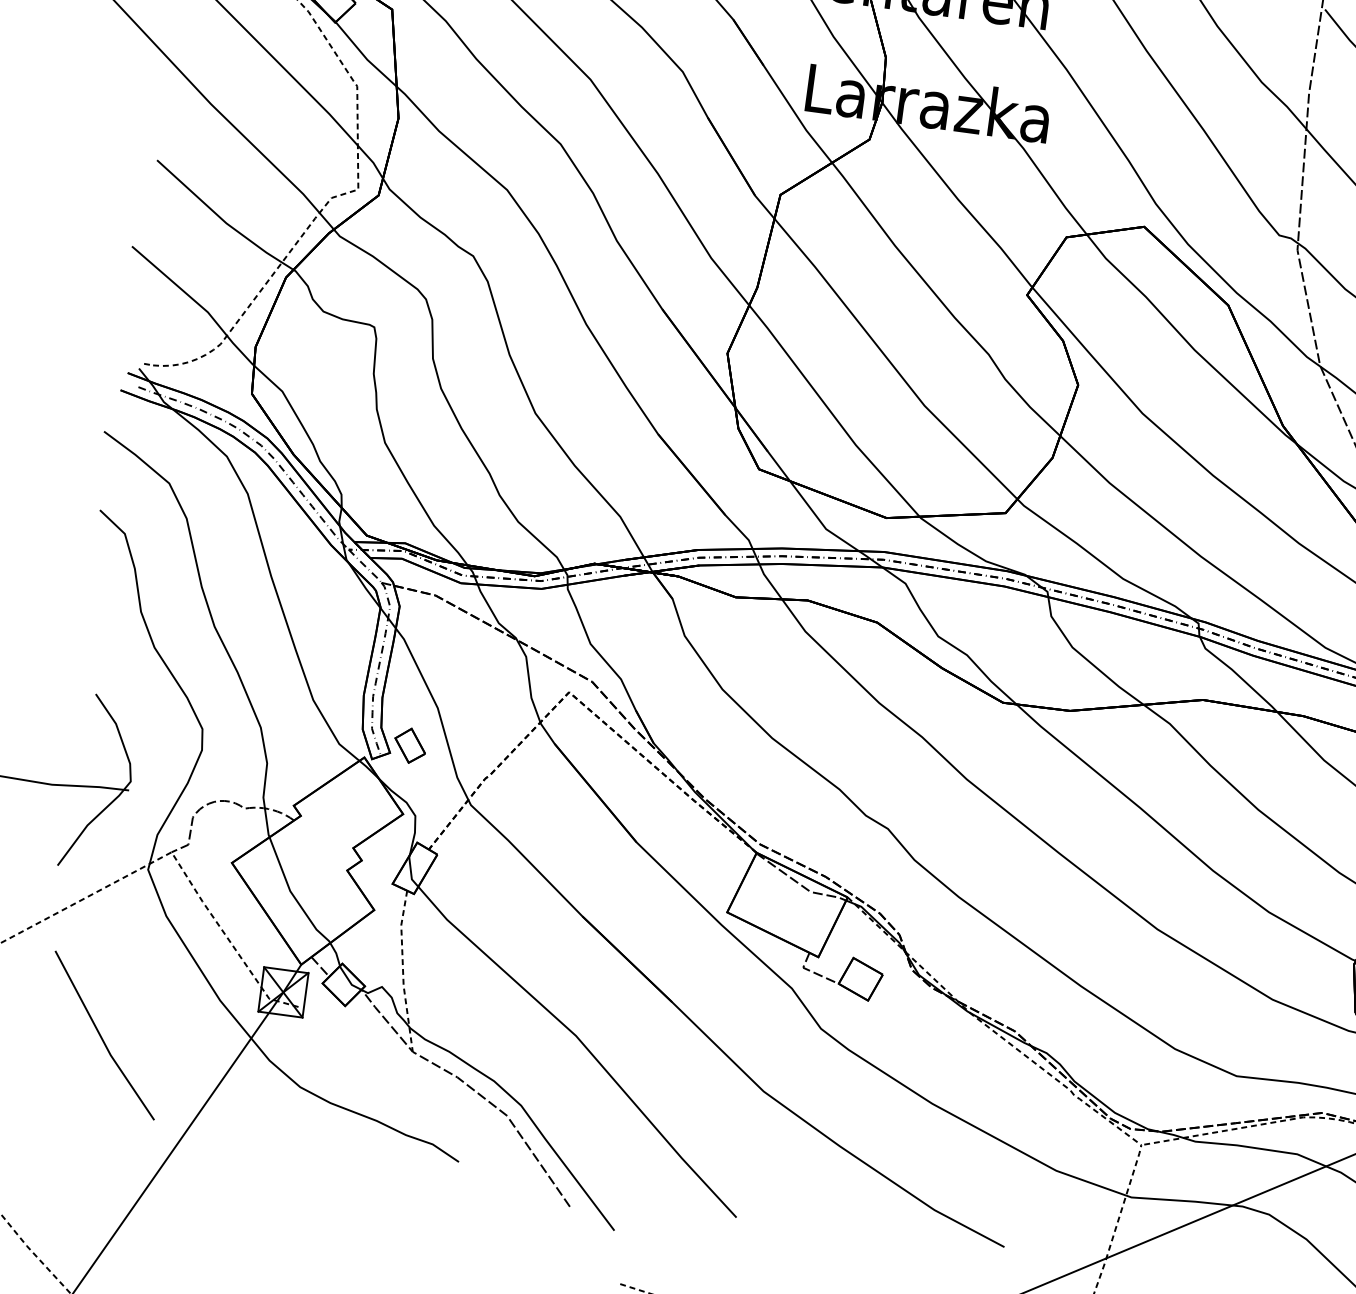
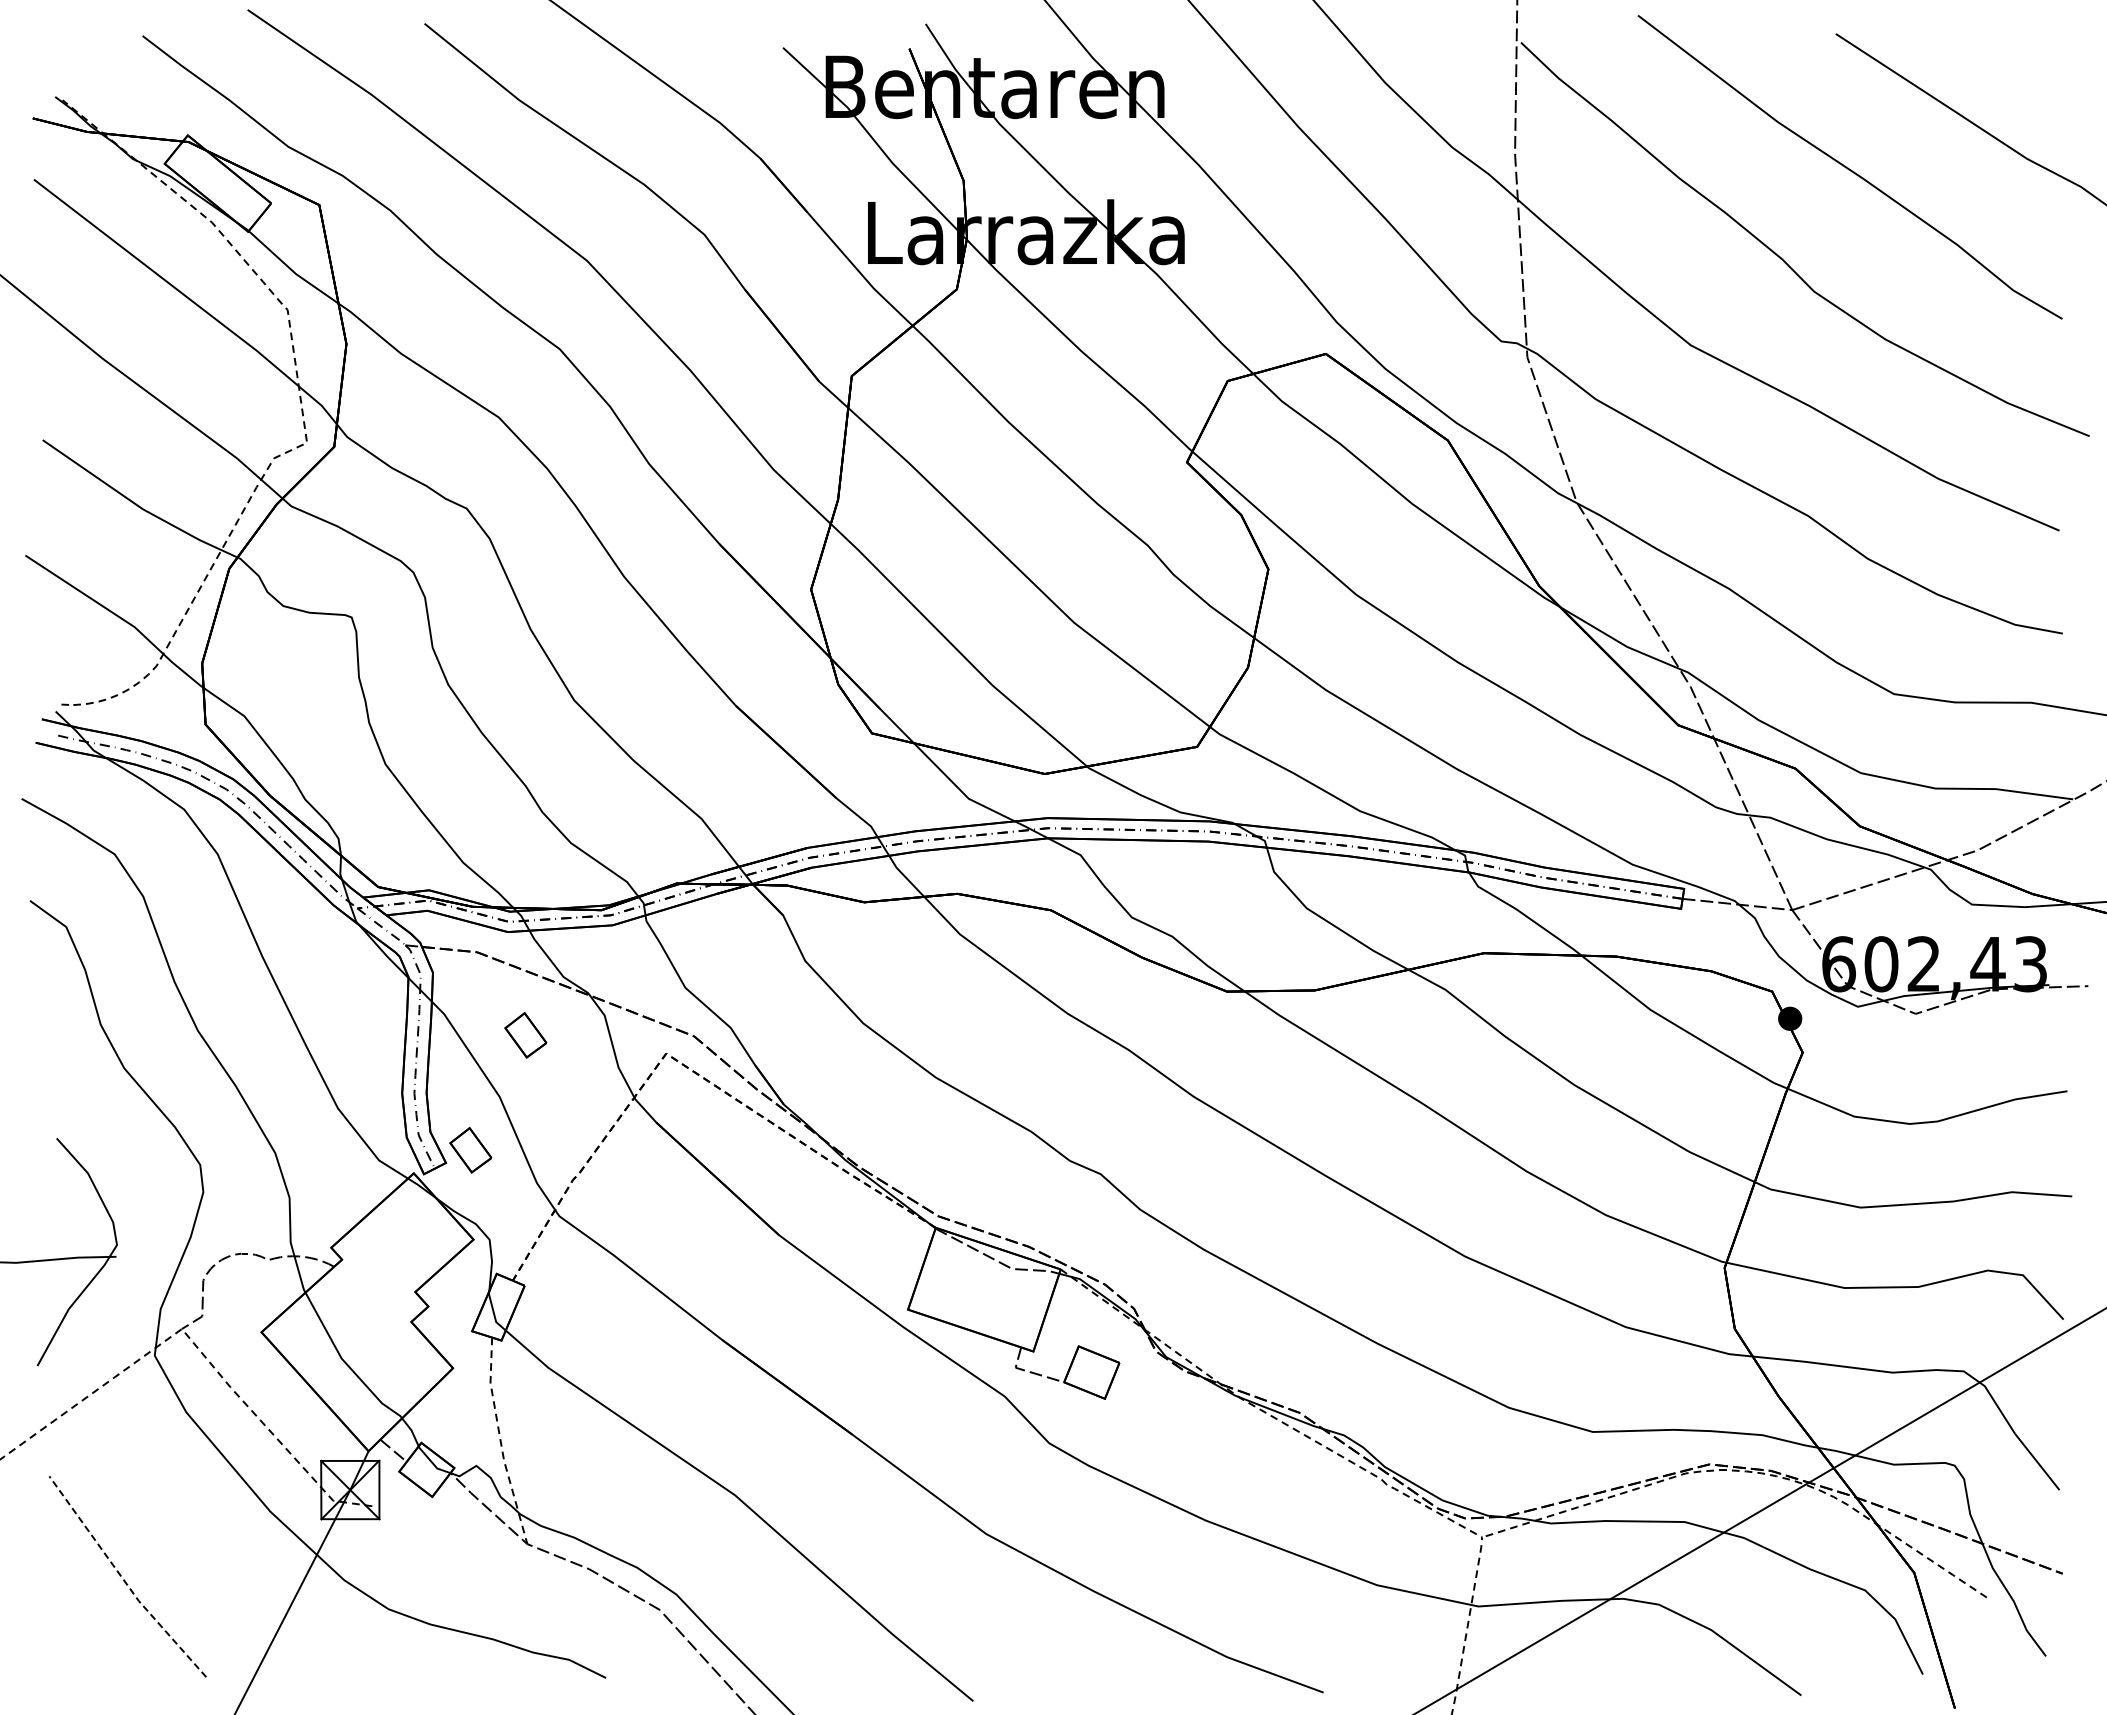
part: (463, 663) -> (525, 1035), added
line: (101, 1037) -> (123, 1580), solid -> dashed

